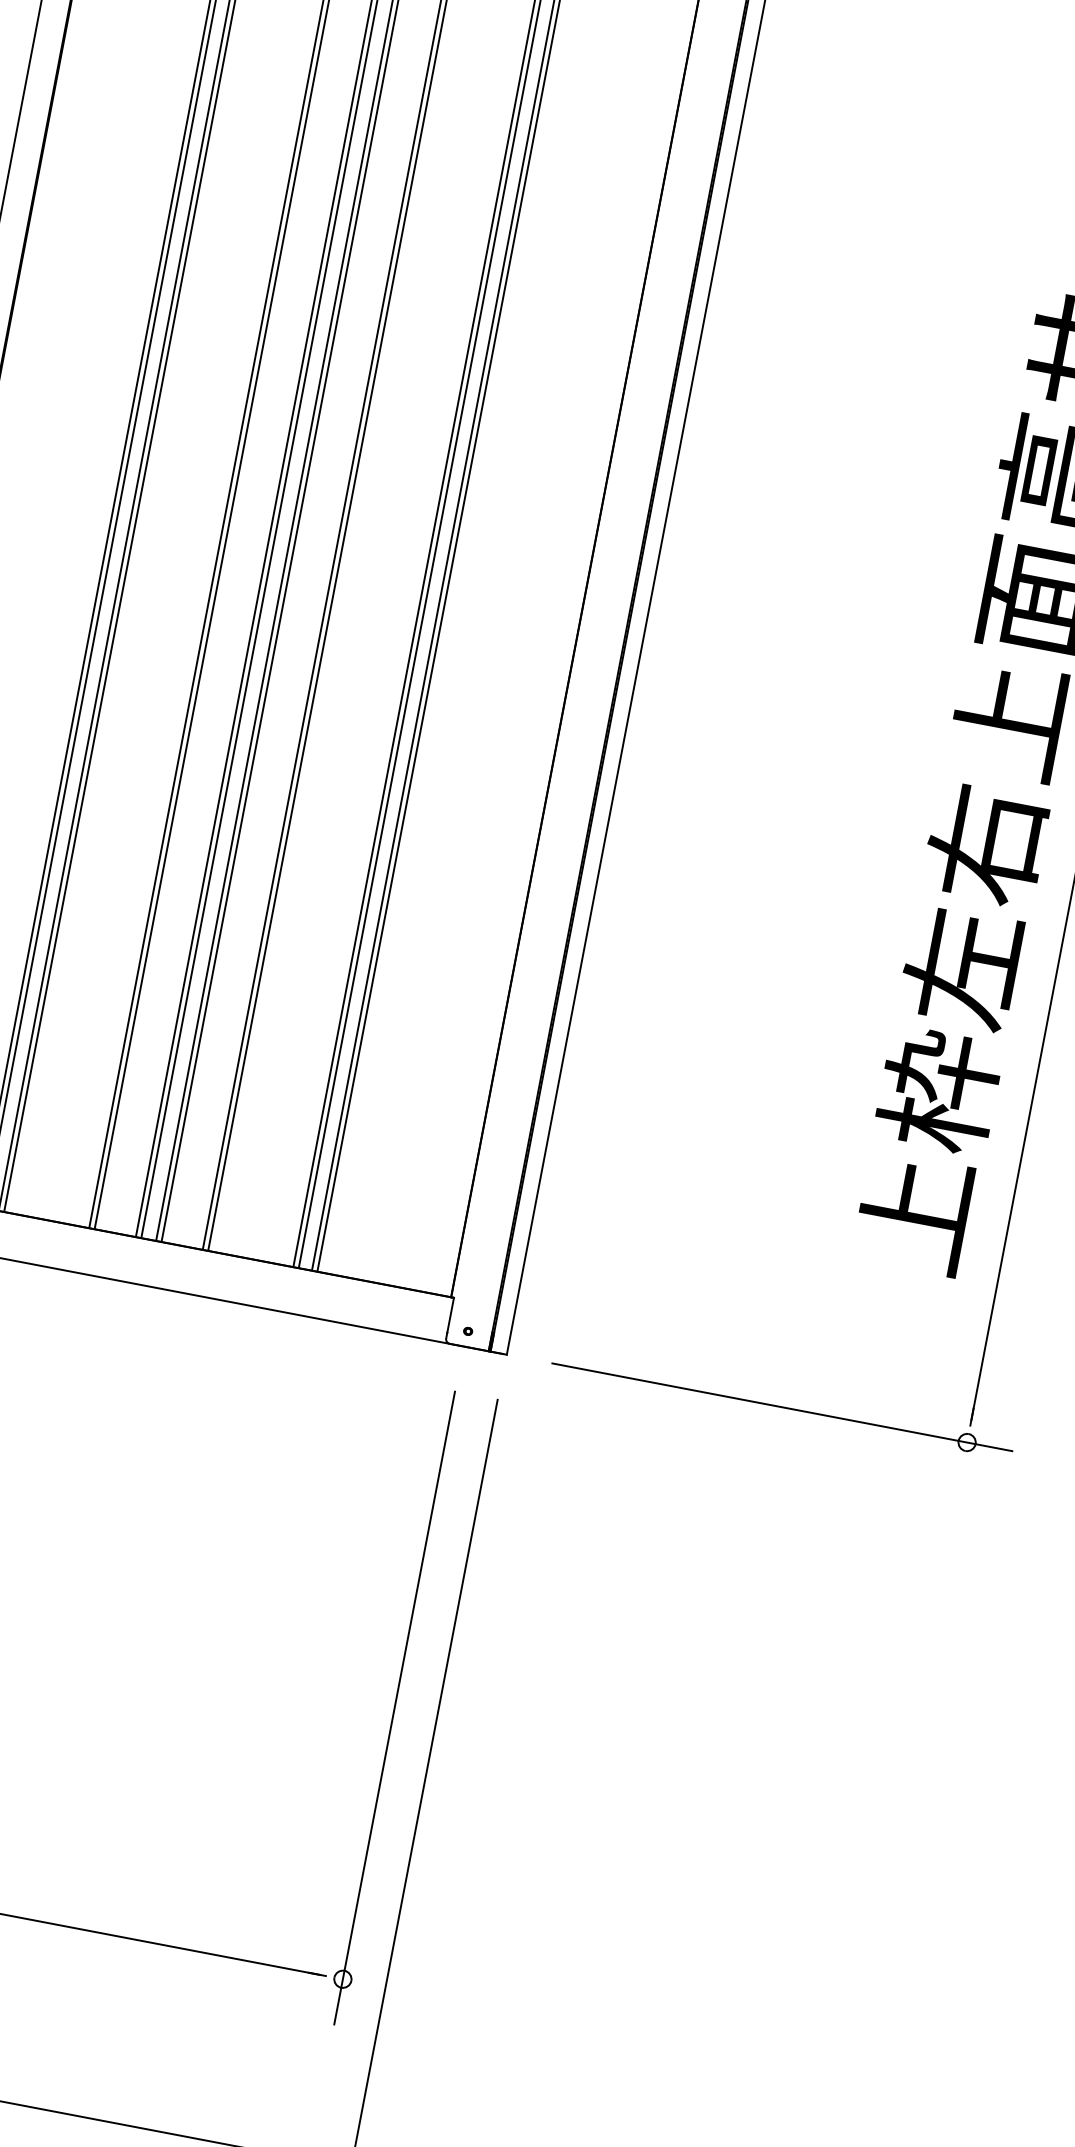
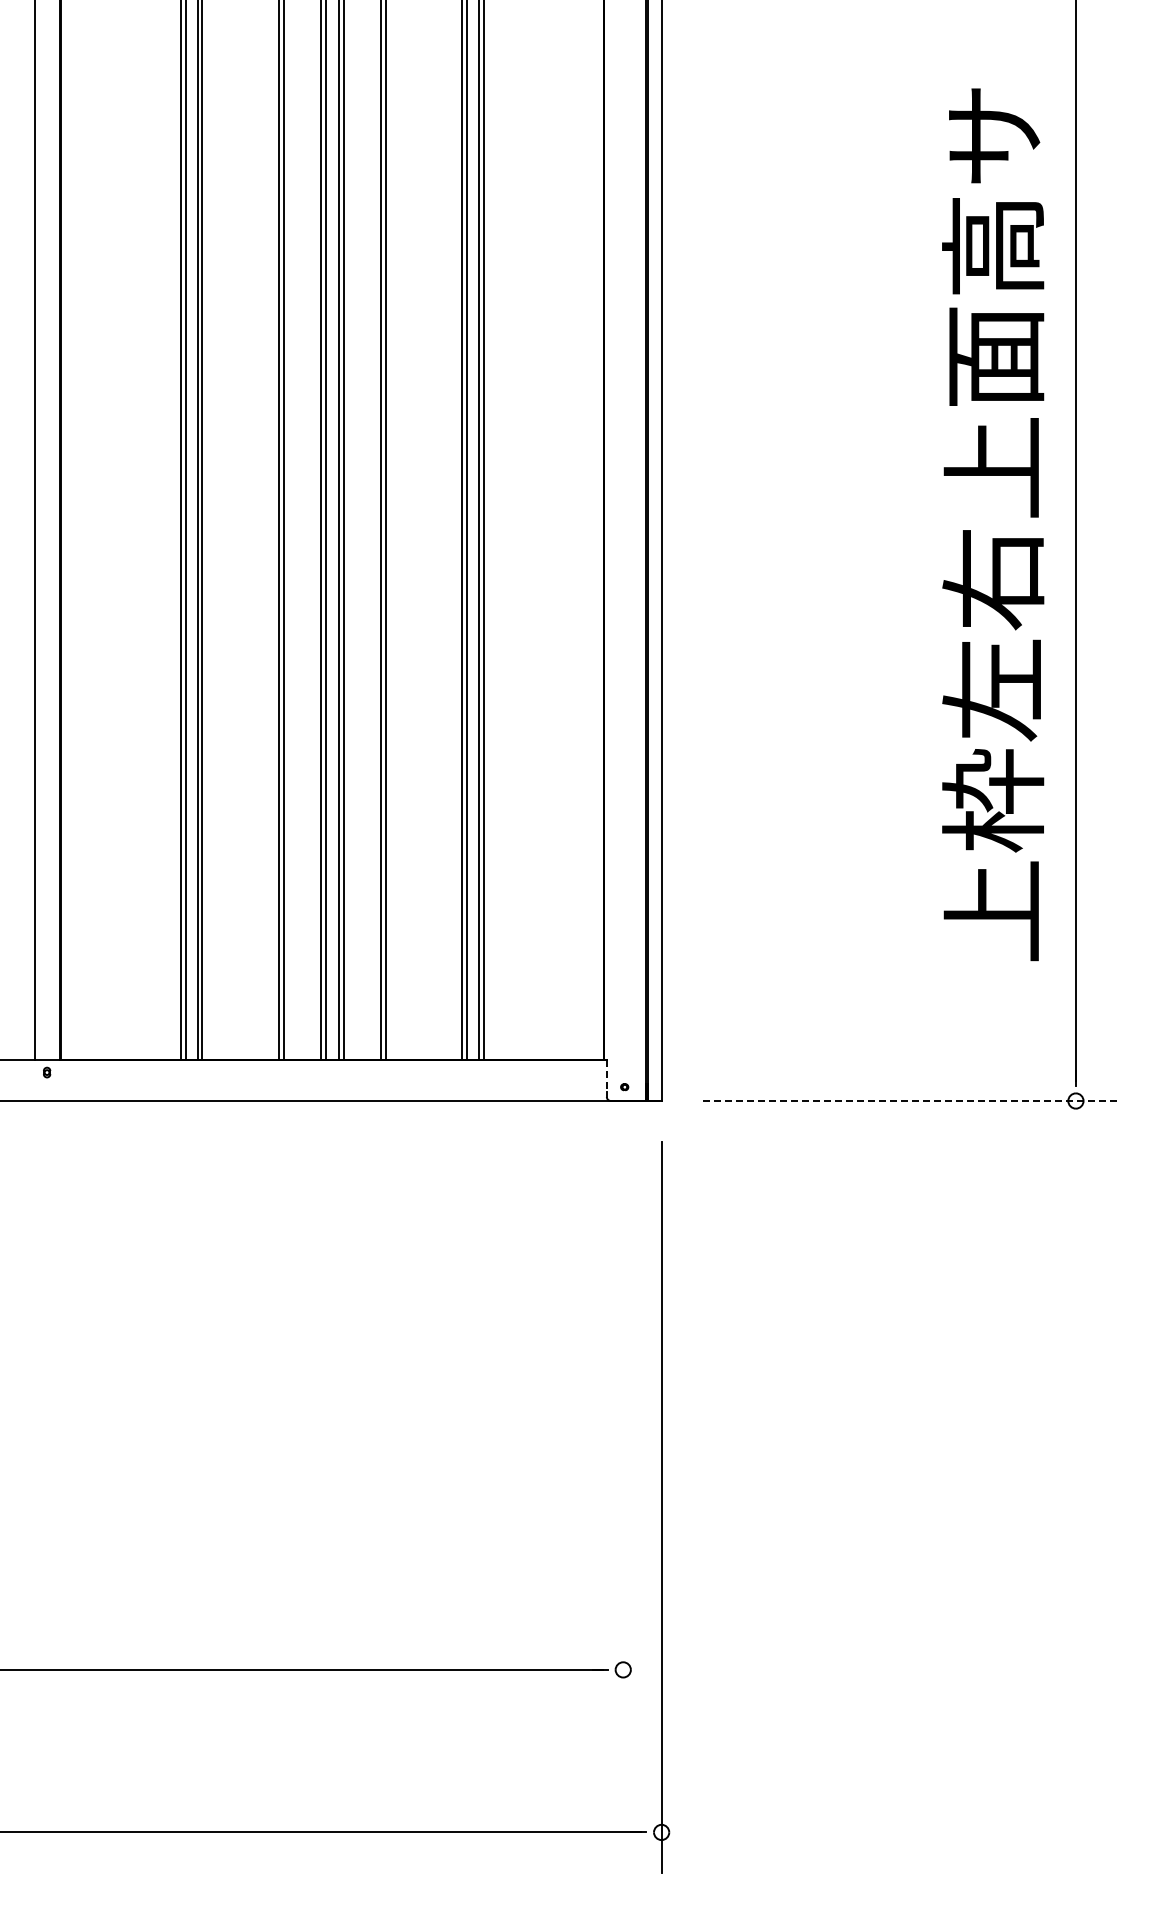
line: (450, 1315) -> (606, 1076), solid -> dashed
line: (781, 1407) -> (909, 1101), solid -> dashed
line: (395, 1707) -> (623, 1425), removed

